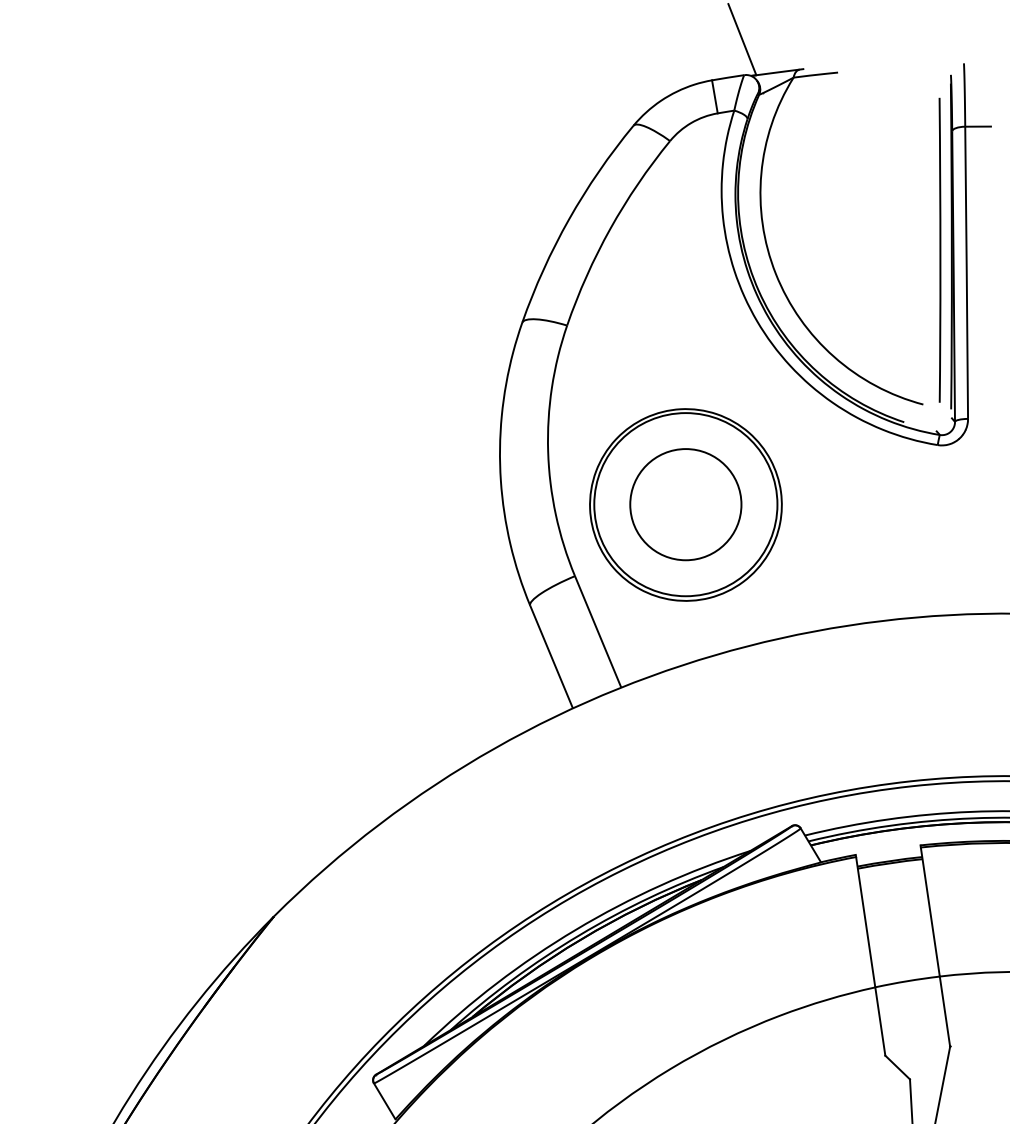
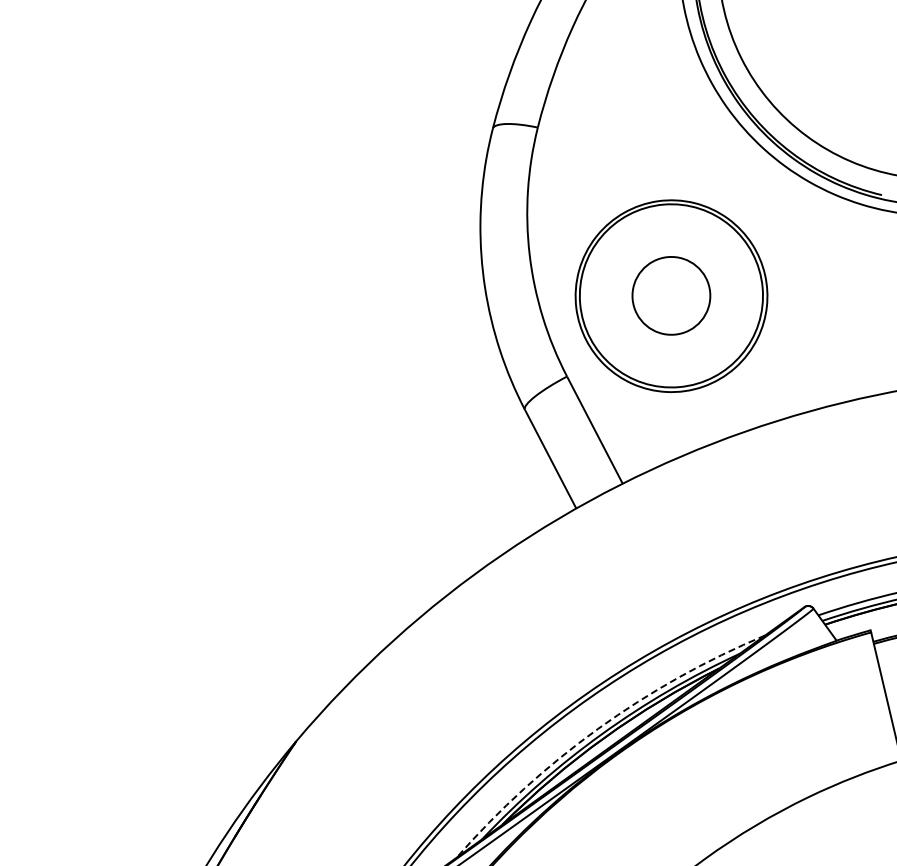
circle: (685, 504) -> (671, 295), size x0.7
arc: (575, 929) -> (597, 728), solid -> dashed

